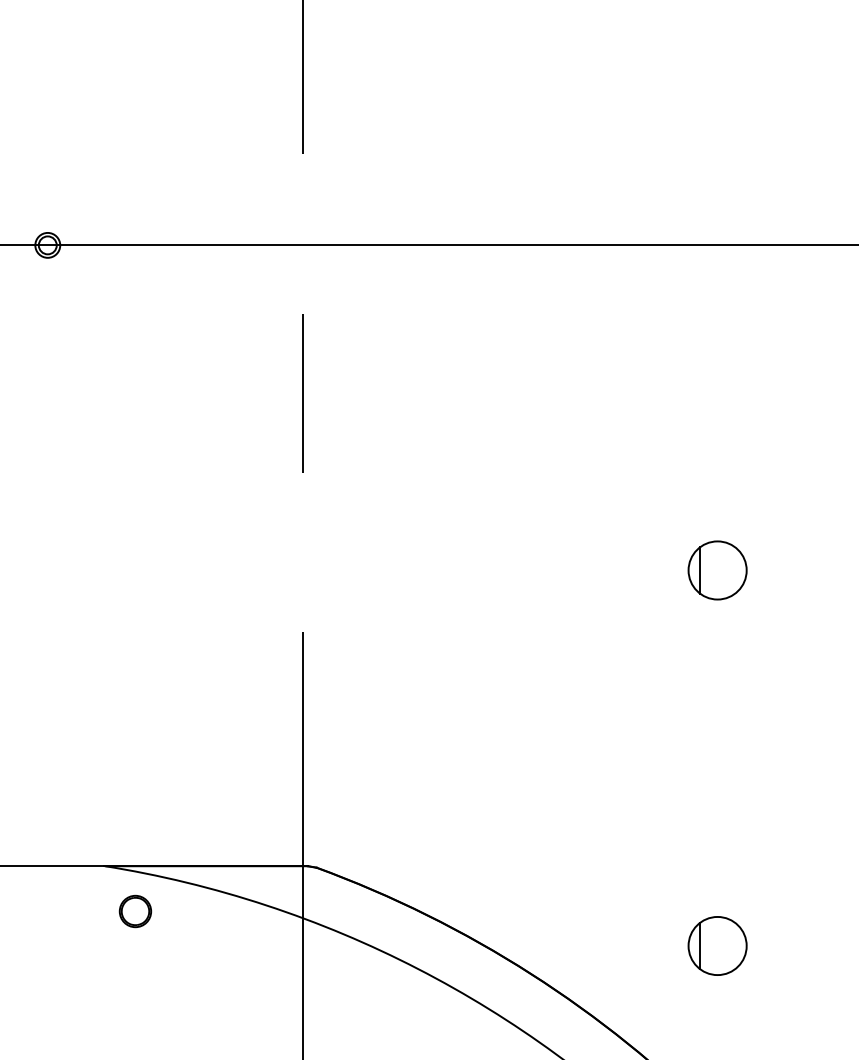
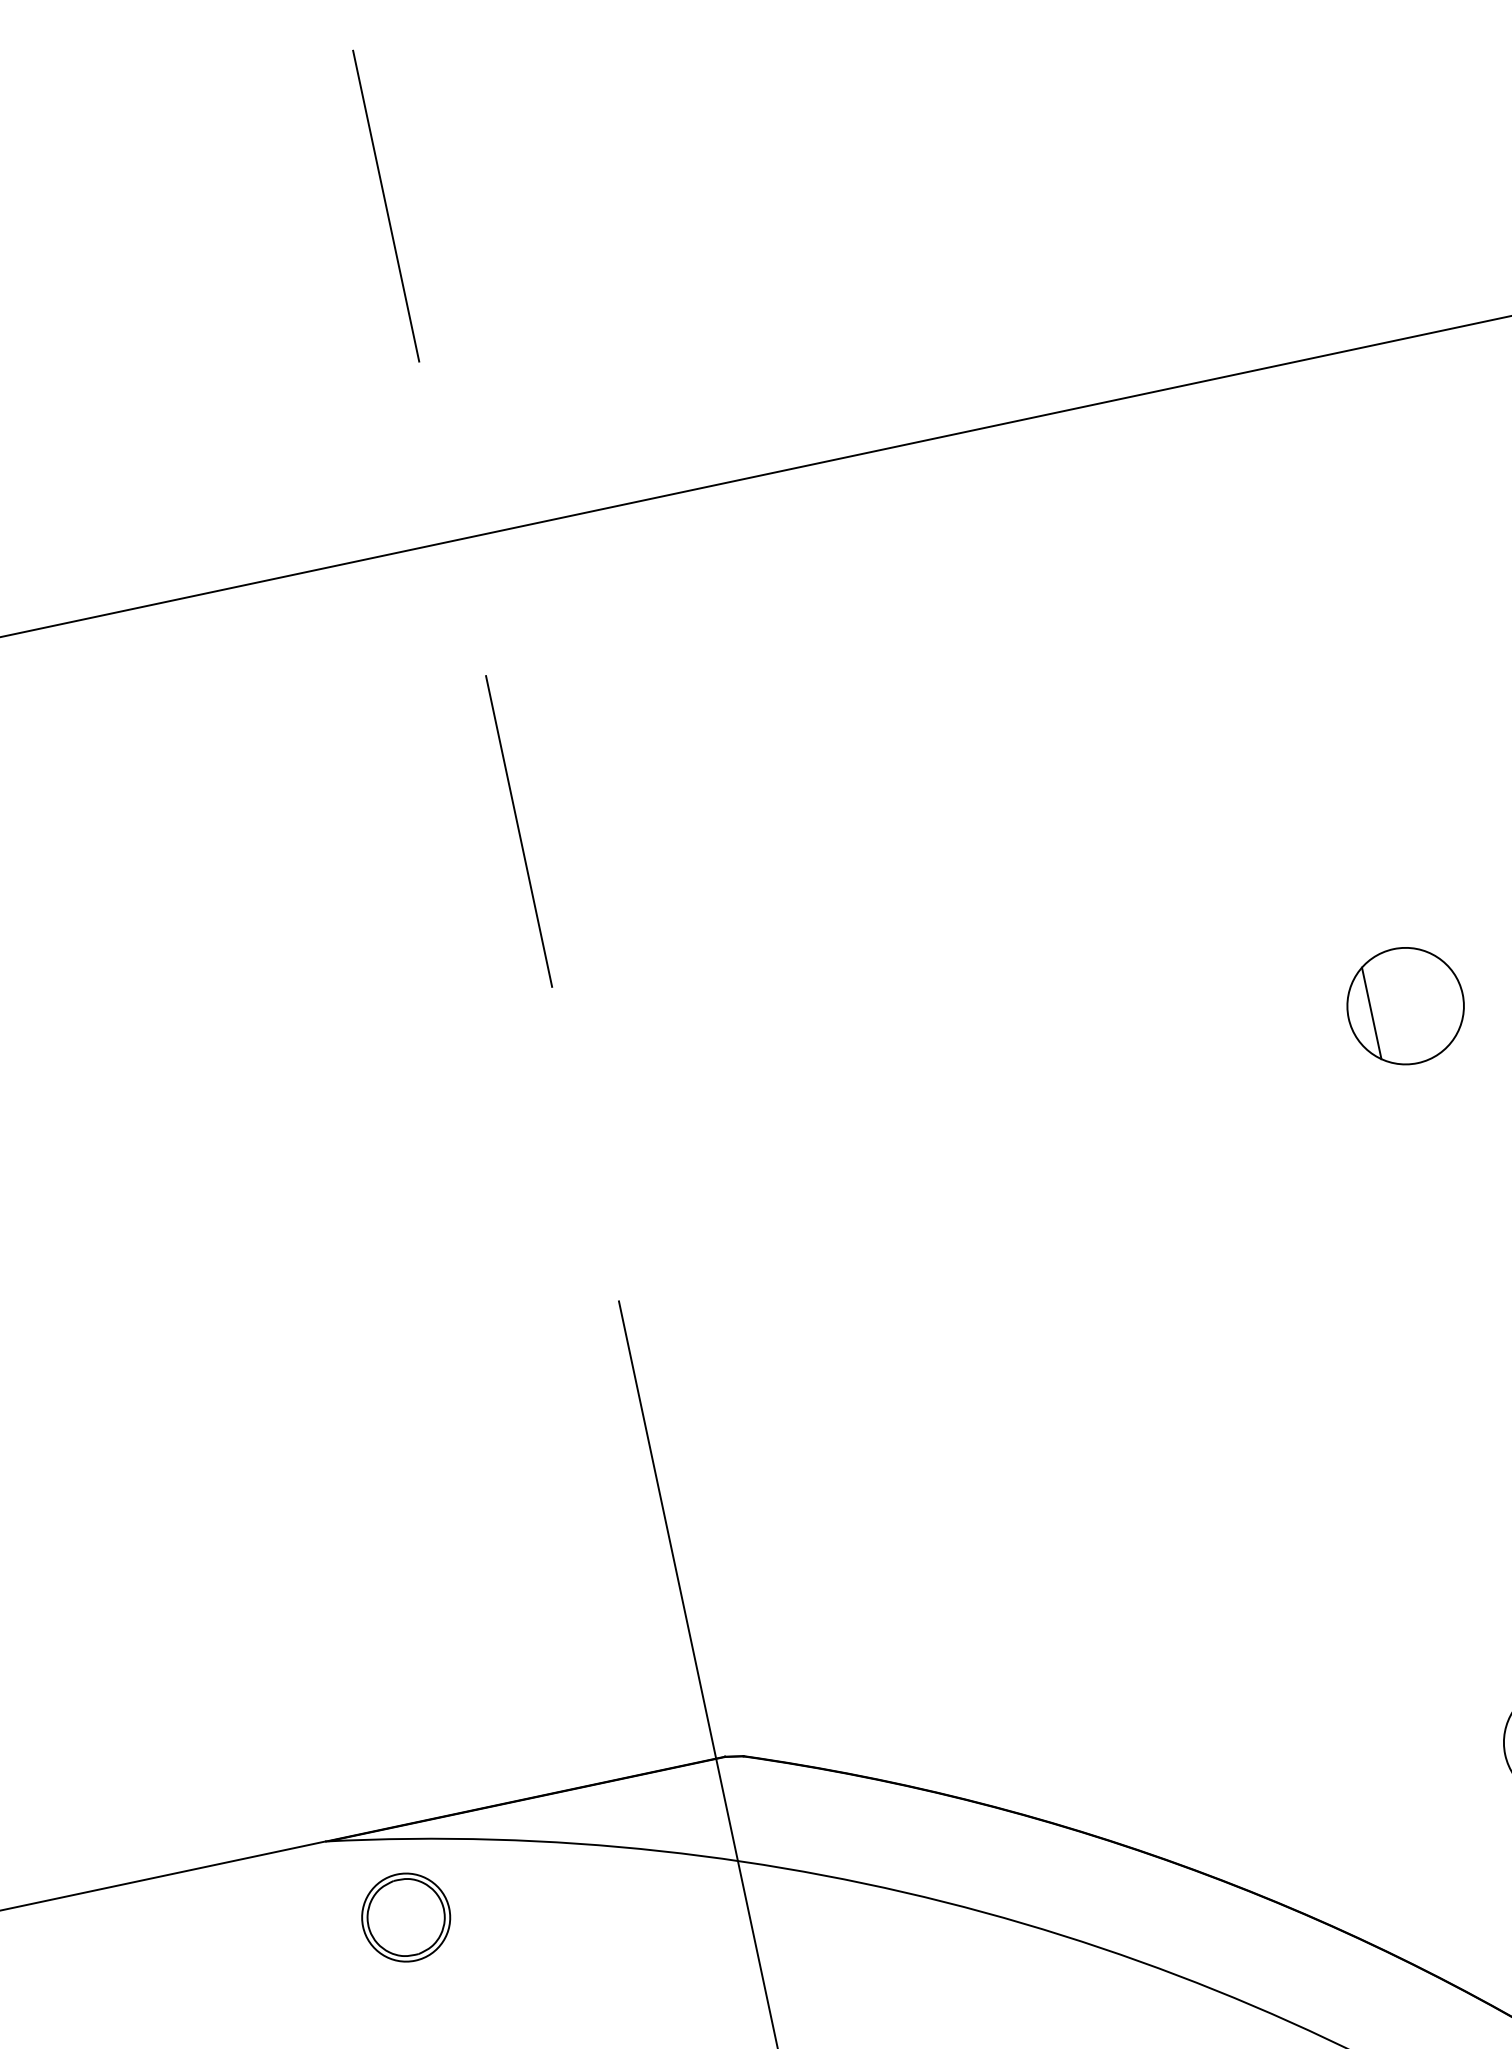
part: (135, 911) -> (406, 1917), size x1.4

